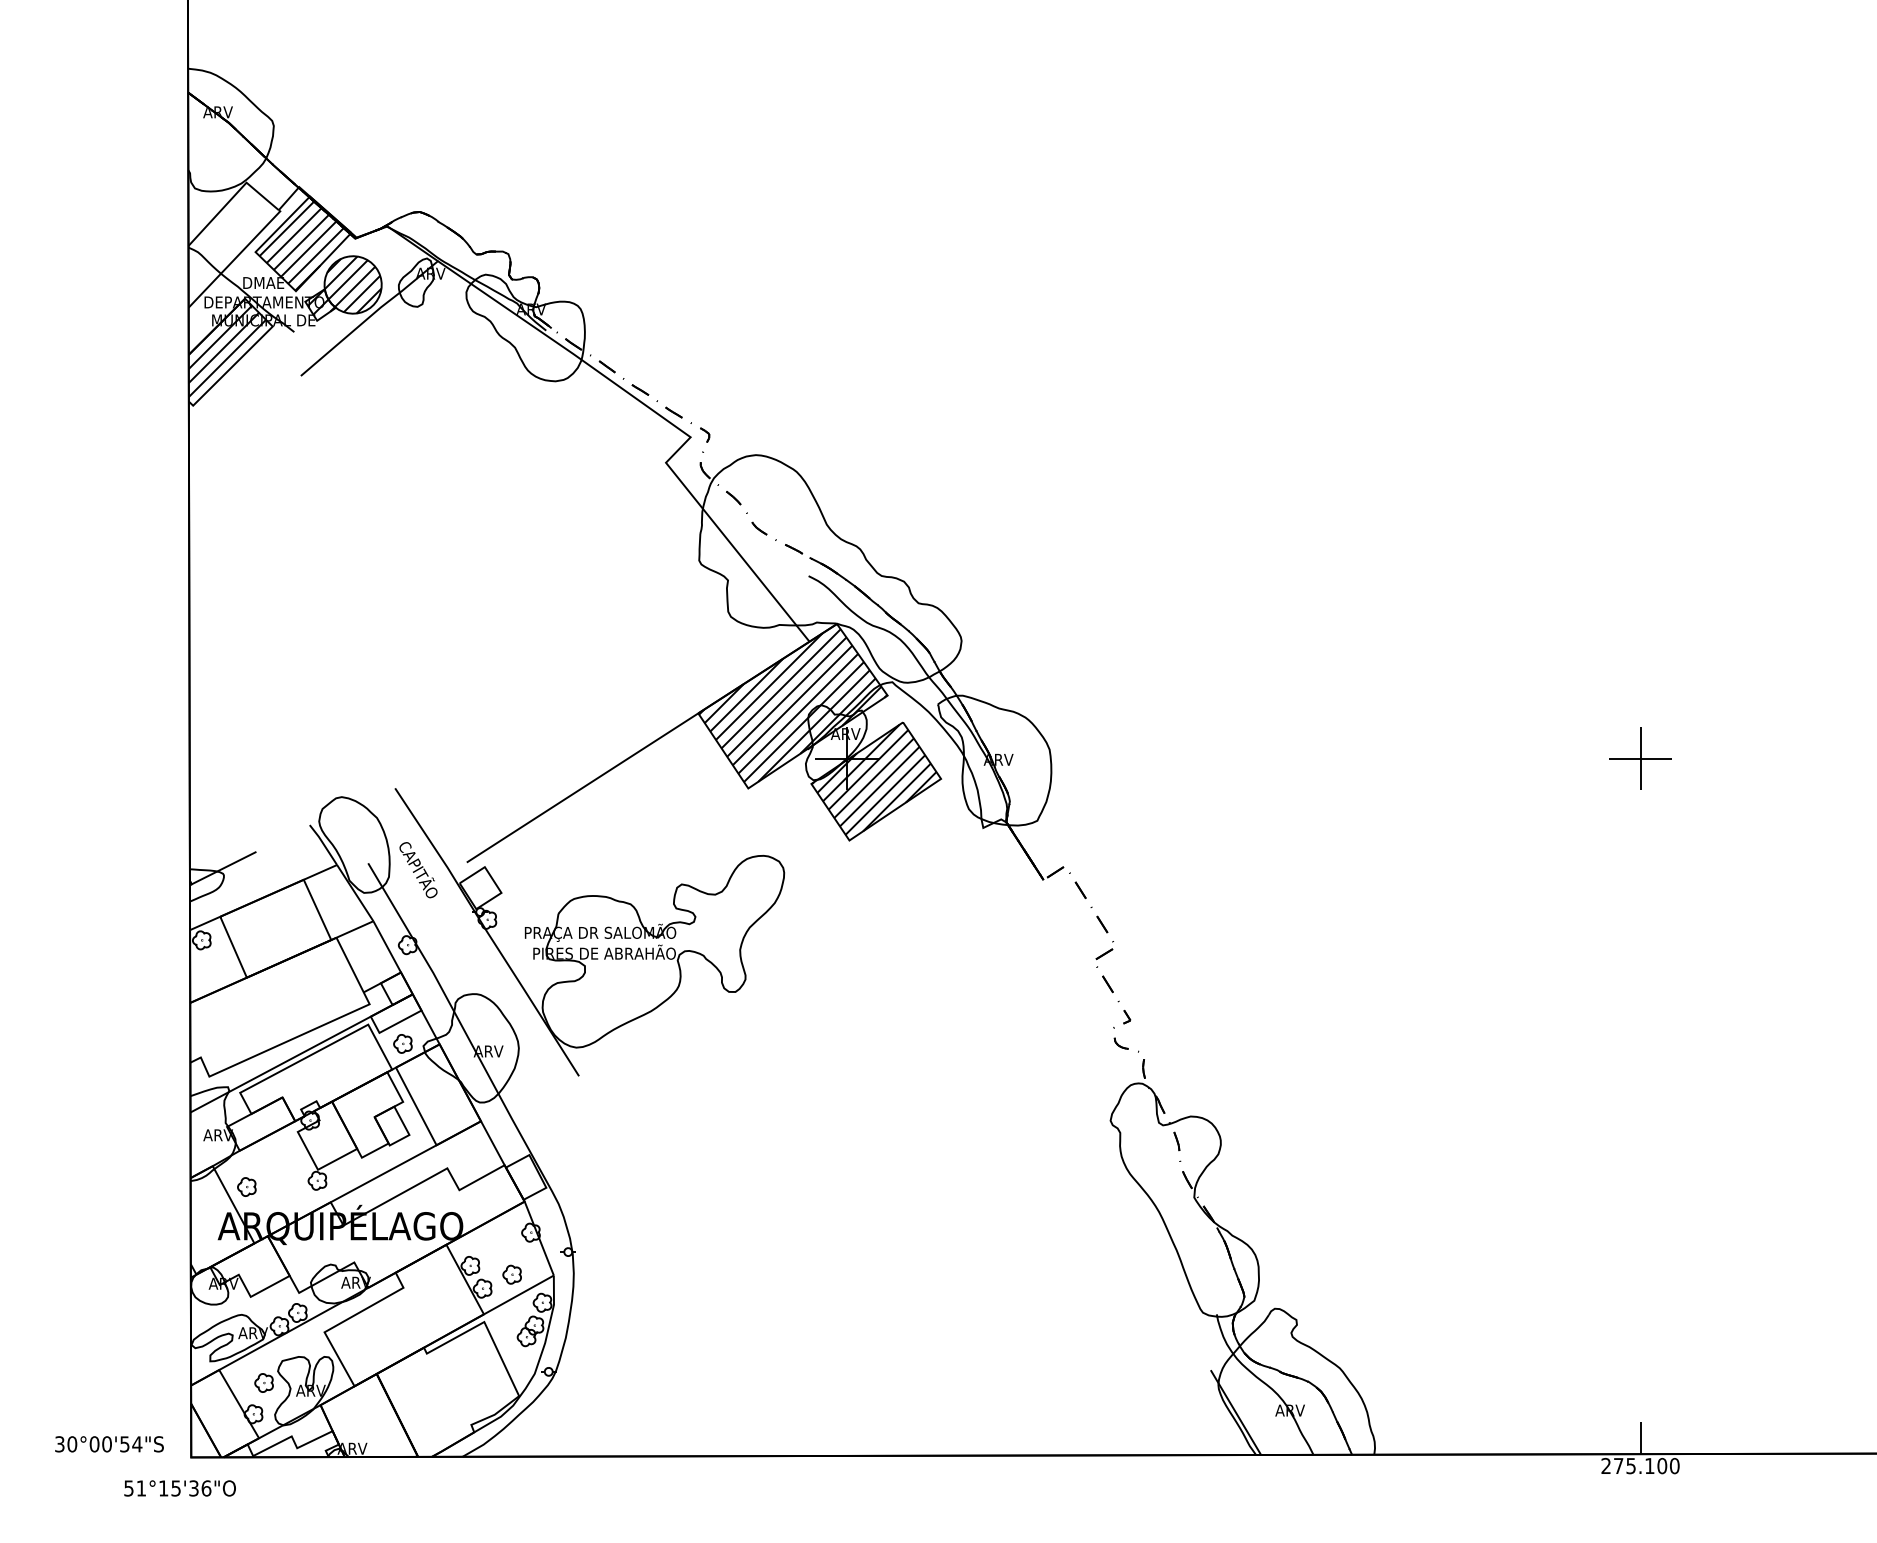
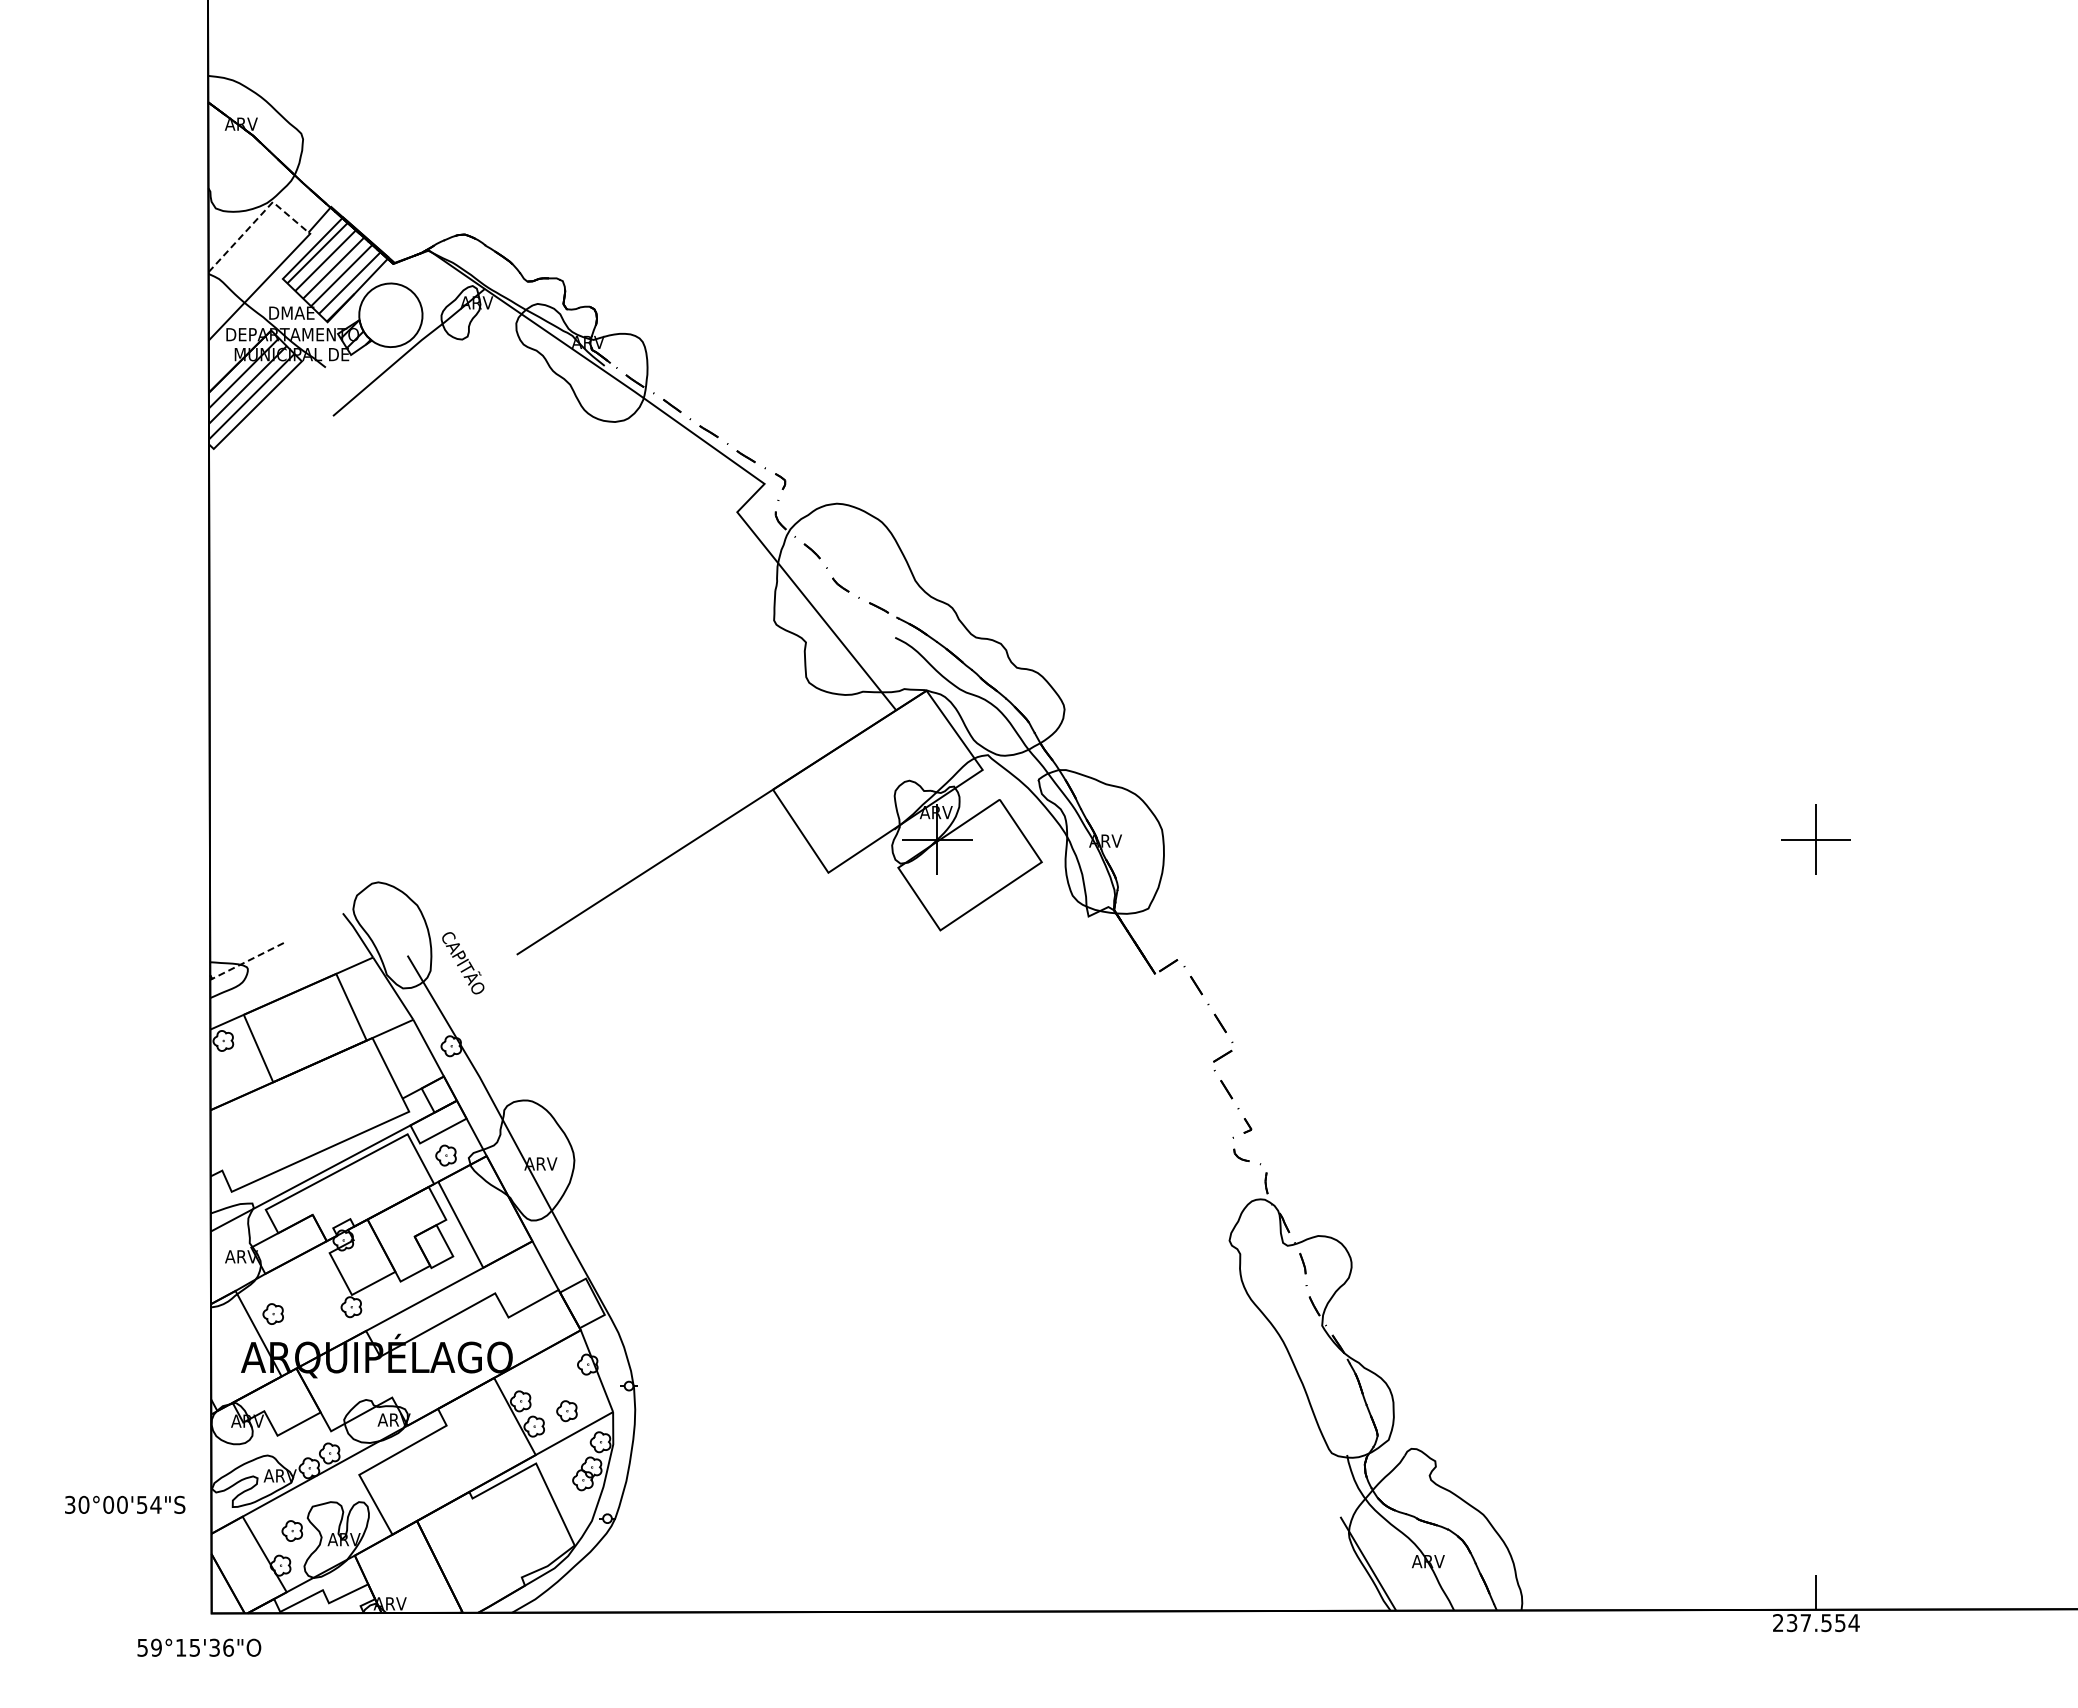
line: (231, 198) -> (256, 219), solid -> dashed
hatch: (352, 284) -> (390, 314), removed
hatch: (793, 705) -> (878, 780), removed
hatch: (873, 780) -> (967, 863), removed
line: (220, 869) -> (244, 962), solid -> dashed
part: (589, 931) -> (652, 1031), removed
text: (109, 1443) -> (125, 1504), moved
text: (1646, 1466) -> (1822, 1623), 275.100 -> 237.554
text: (141, 1488) -> (156, 1647), 51°15'36"O -> 59°15'36"O

